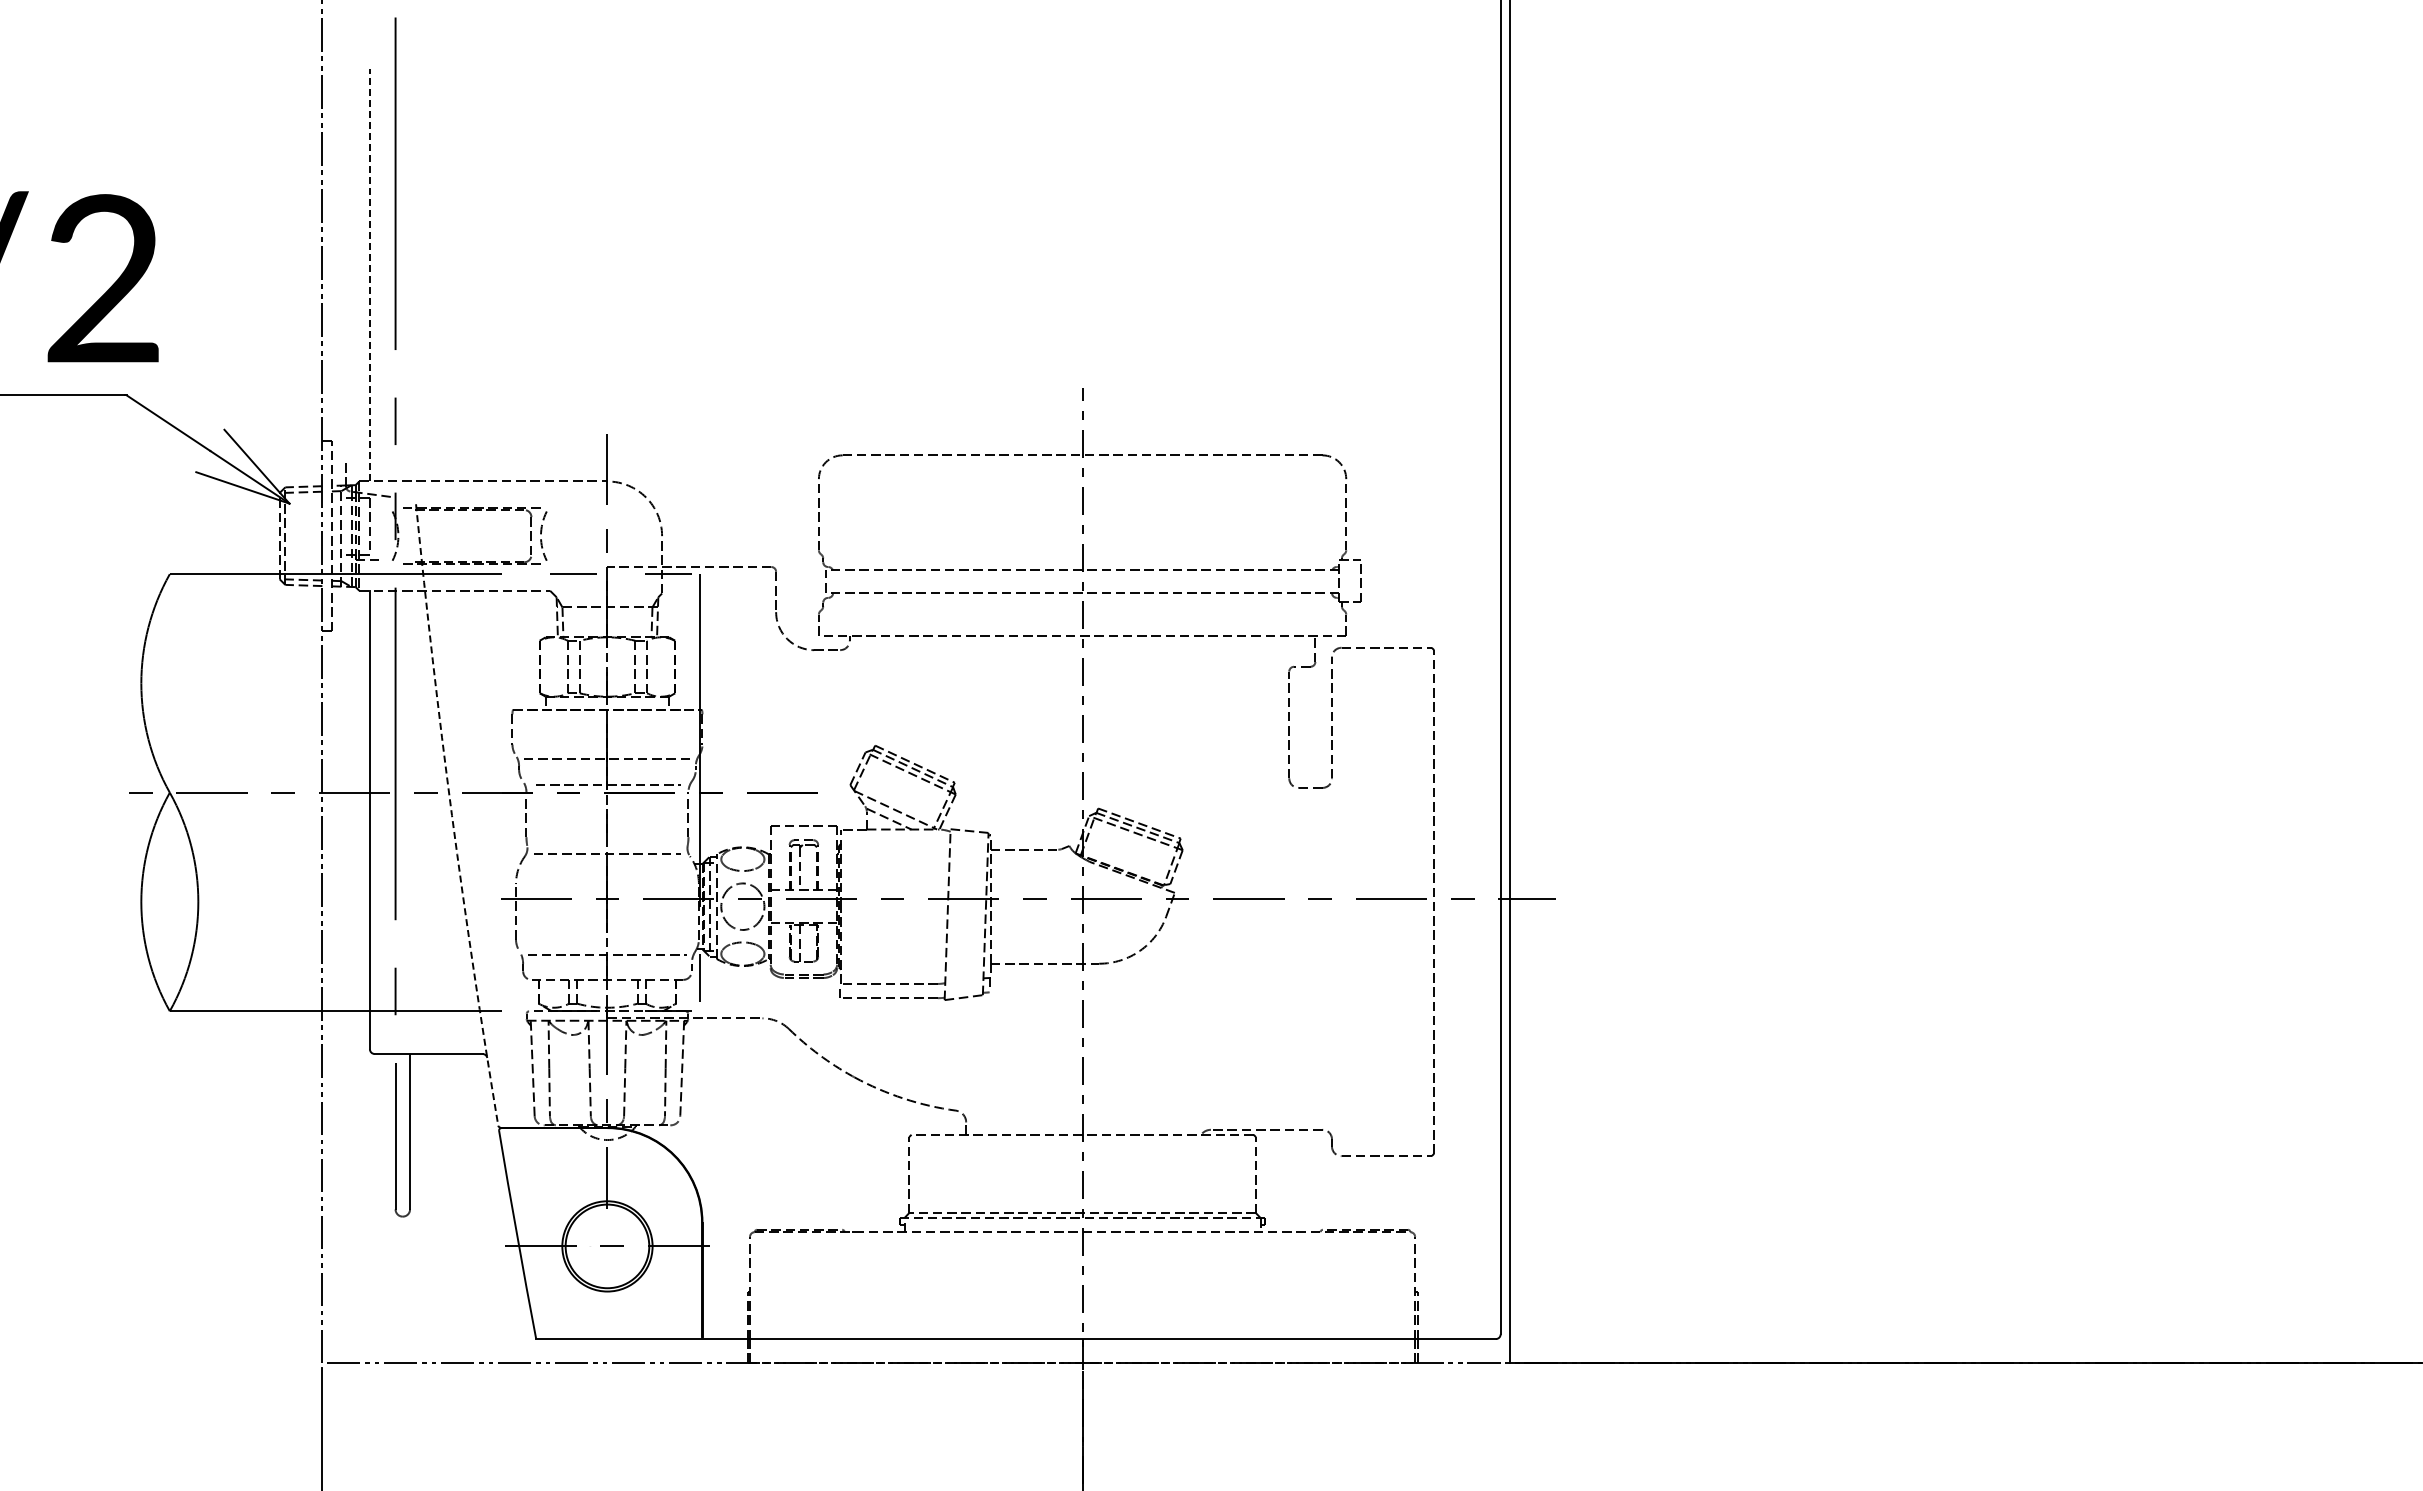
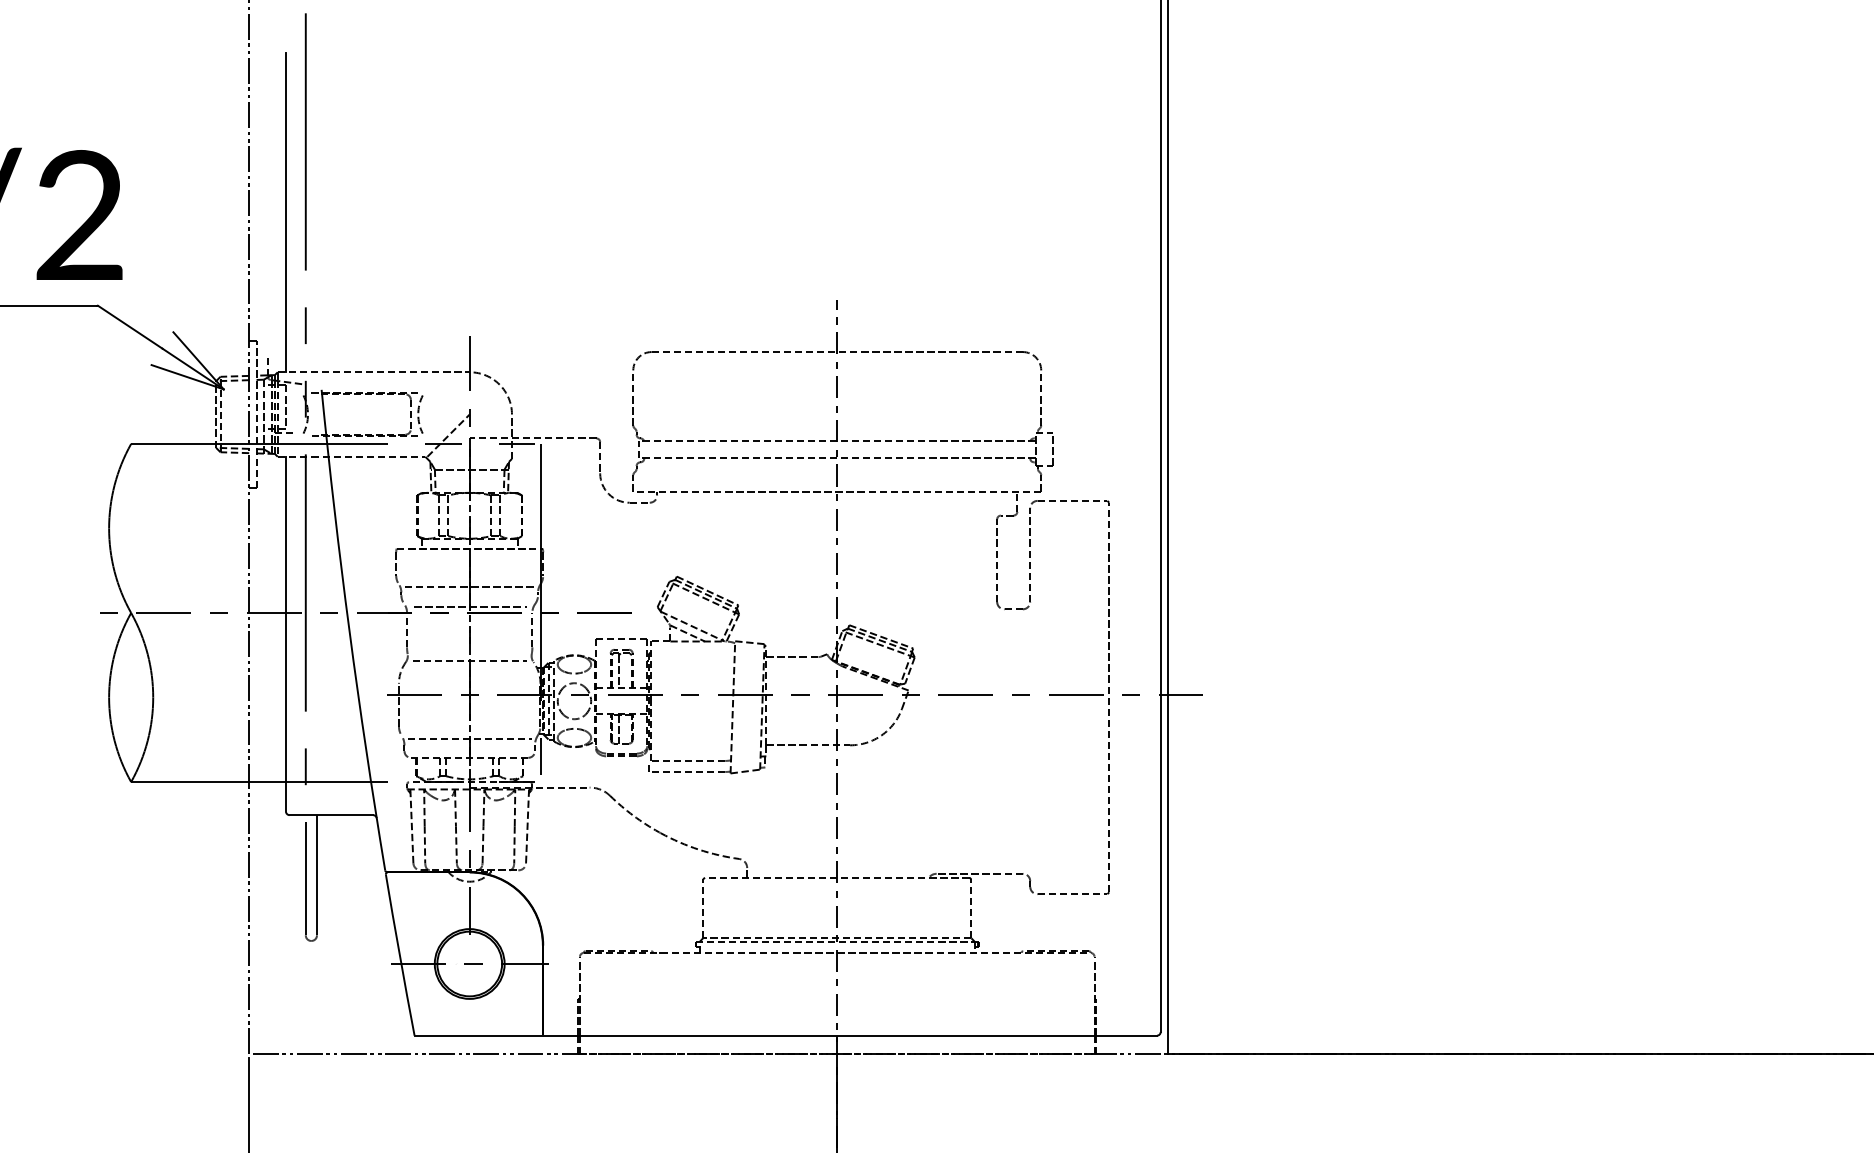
line: (369, 274) -> (285, 212), dashed -> solid
line: (579, 563) -> (448, 435), added
arc: (452, 815) -> (349, 630), dashed -> solid

